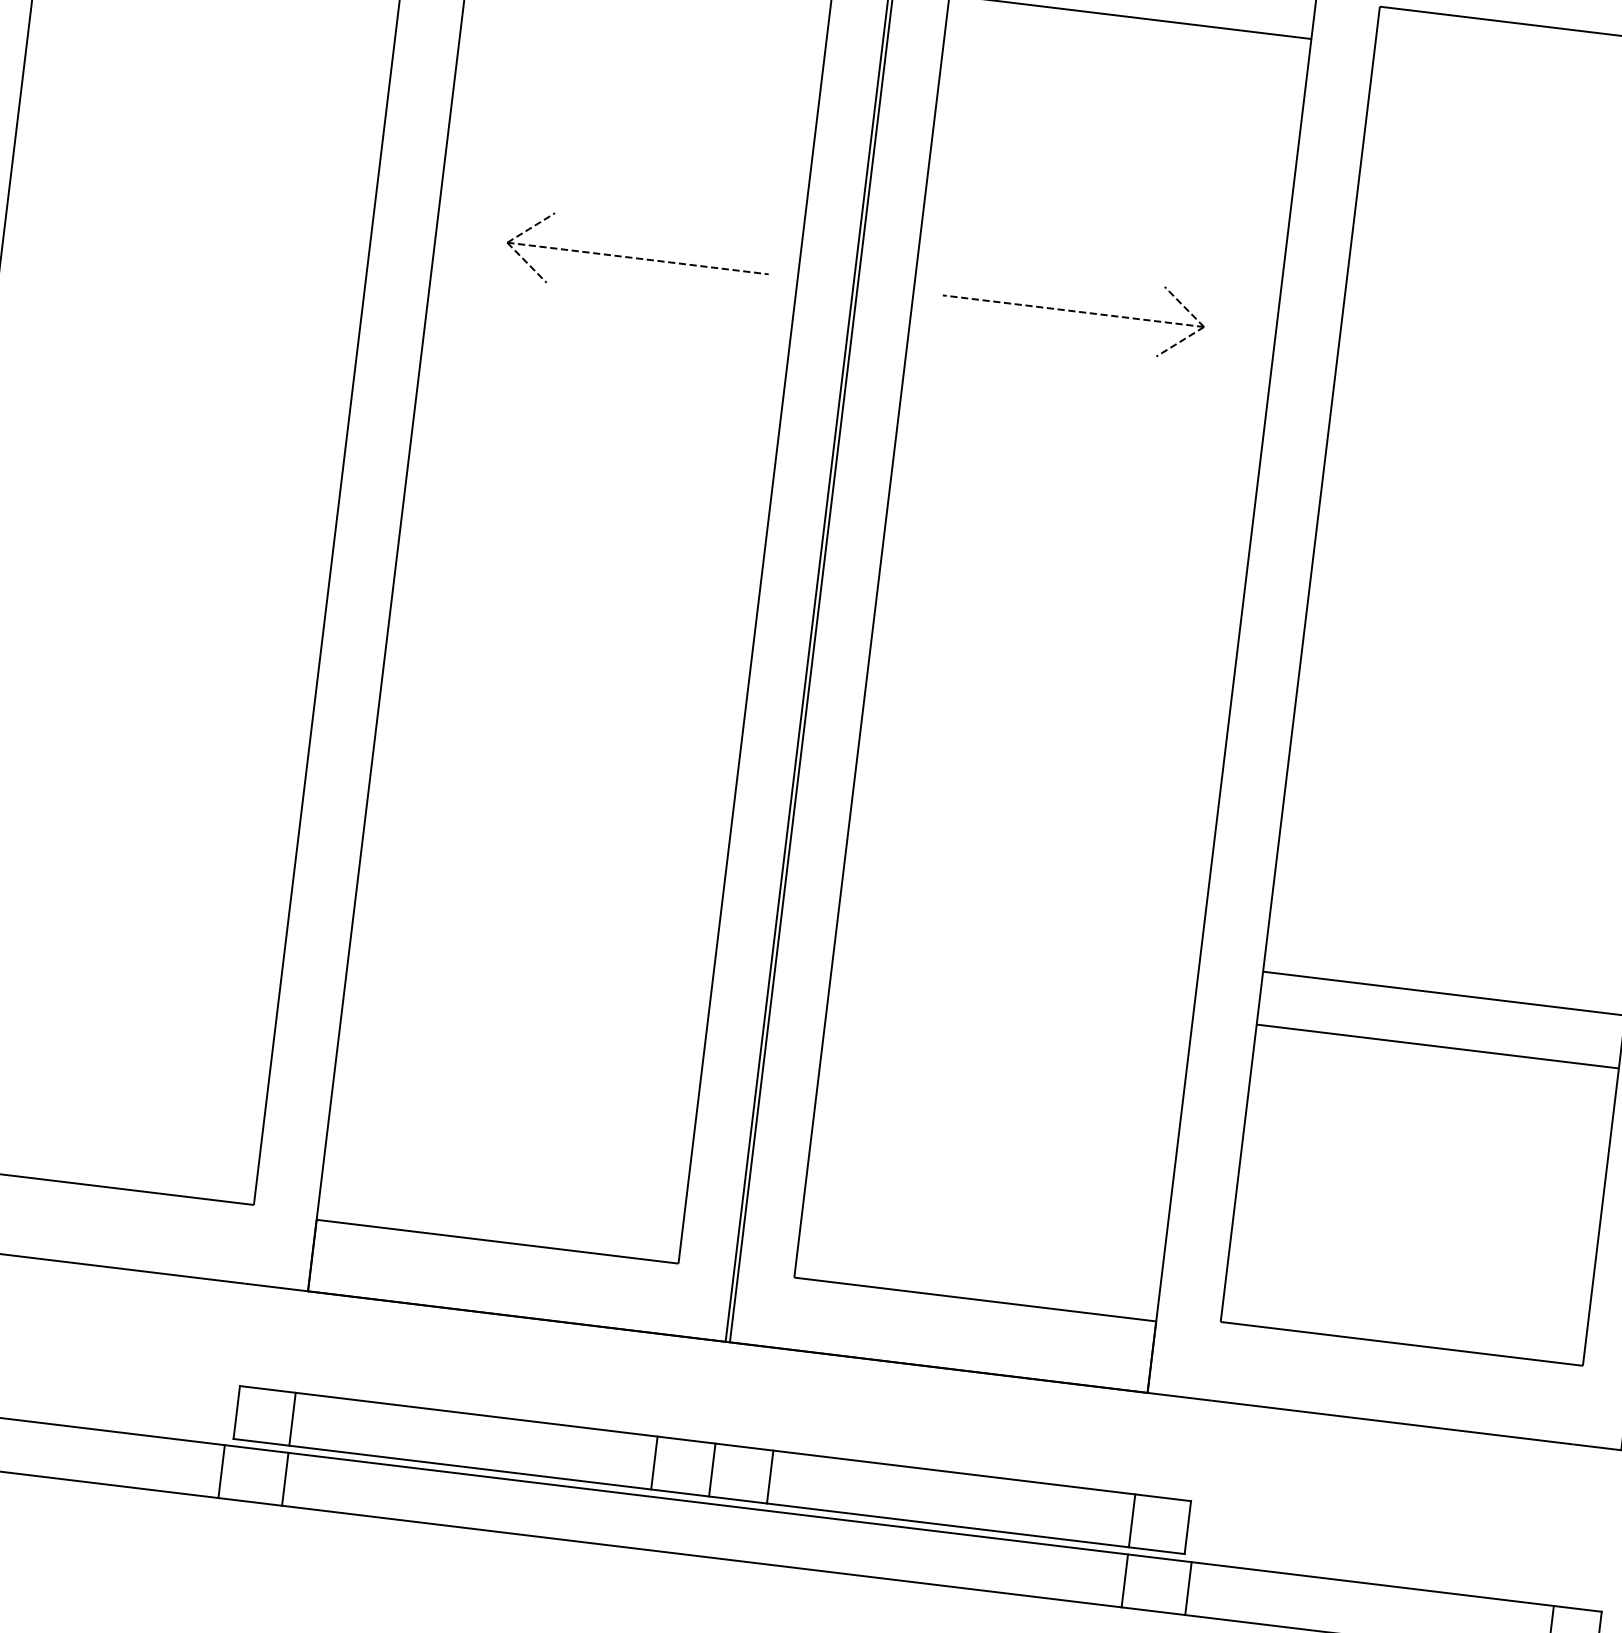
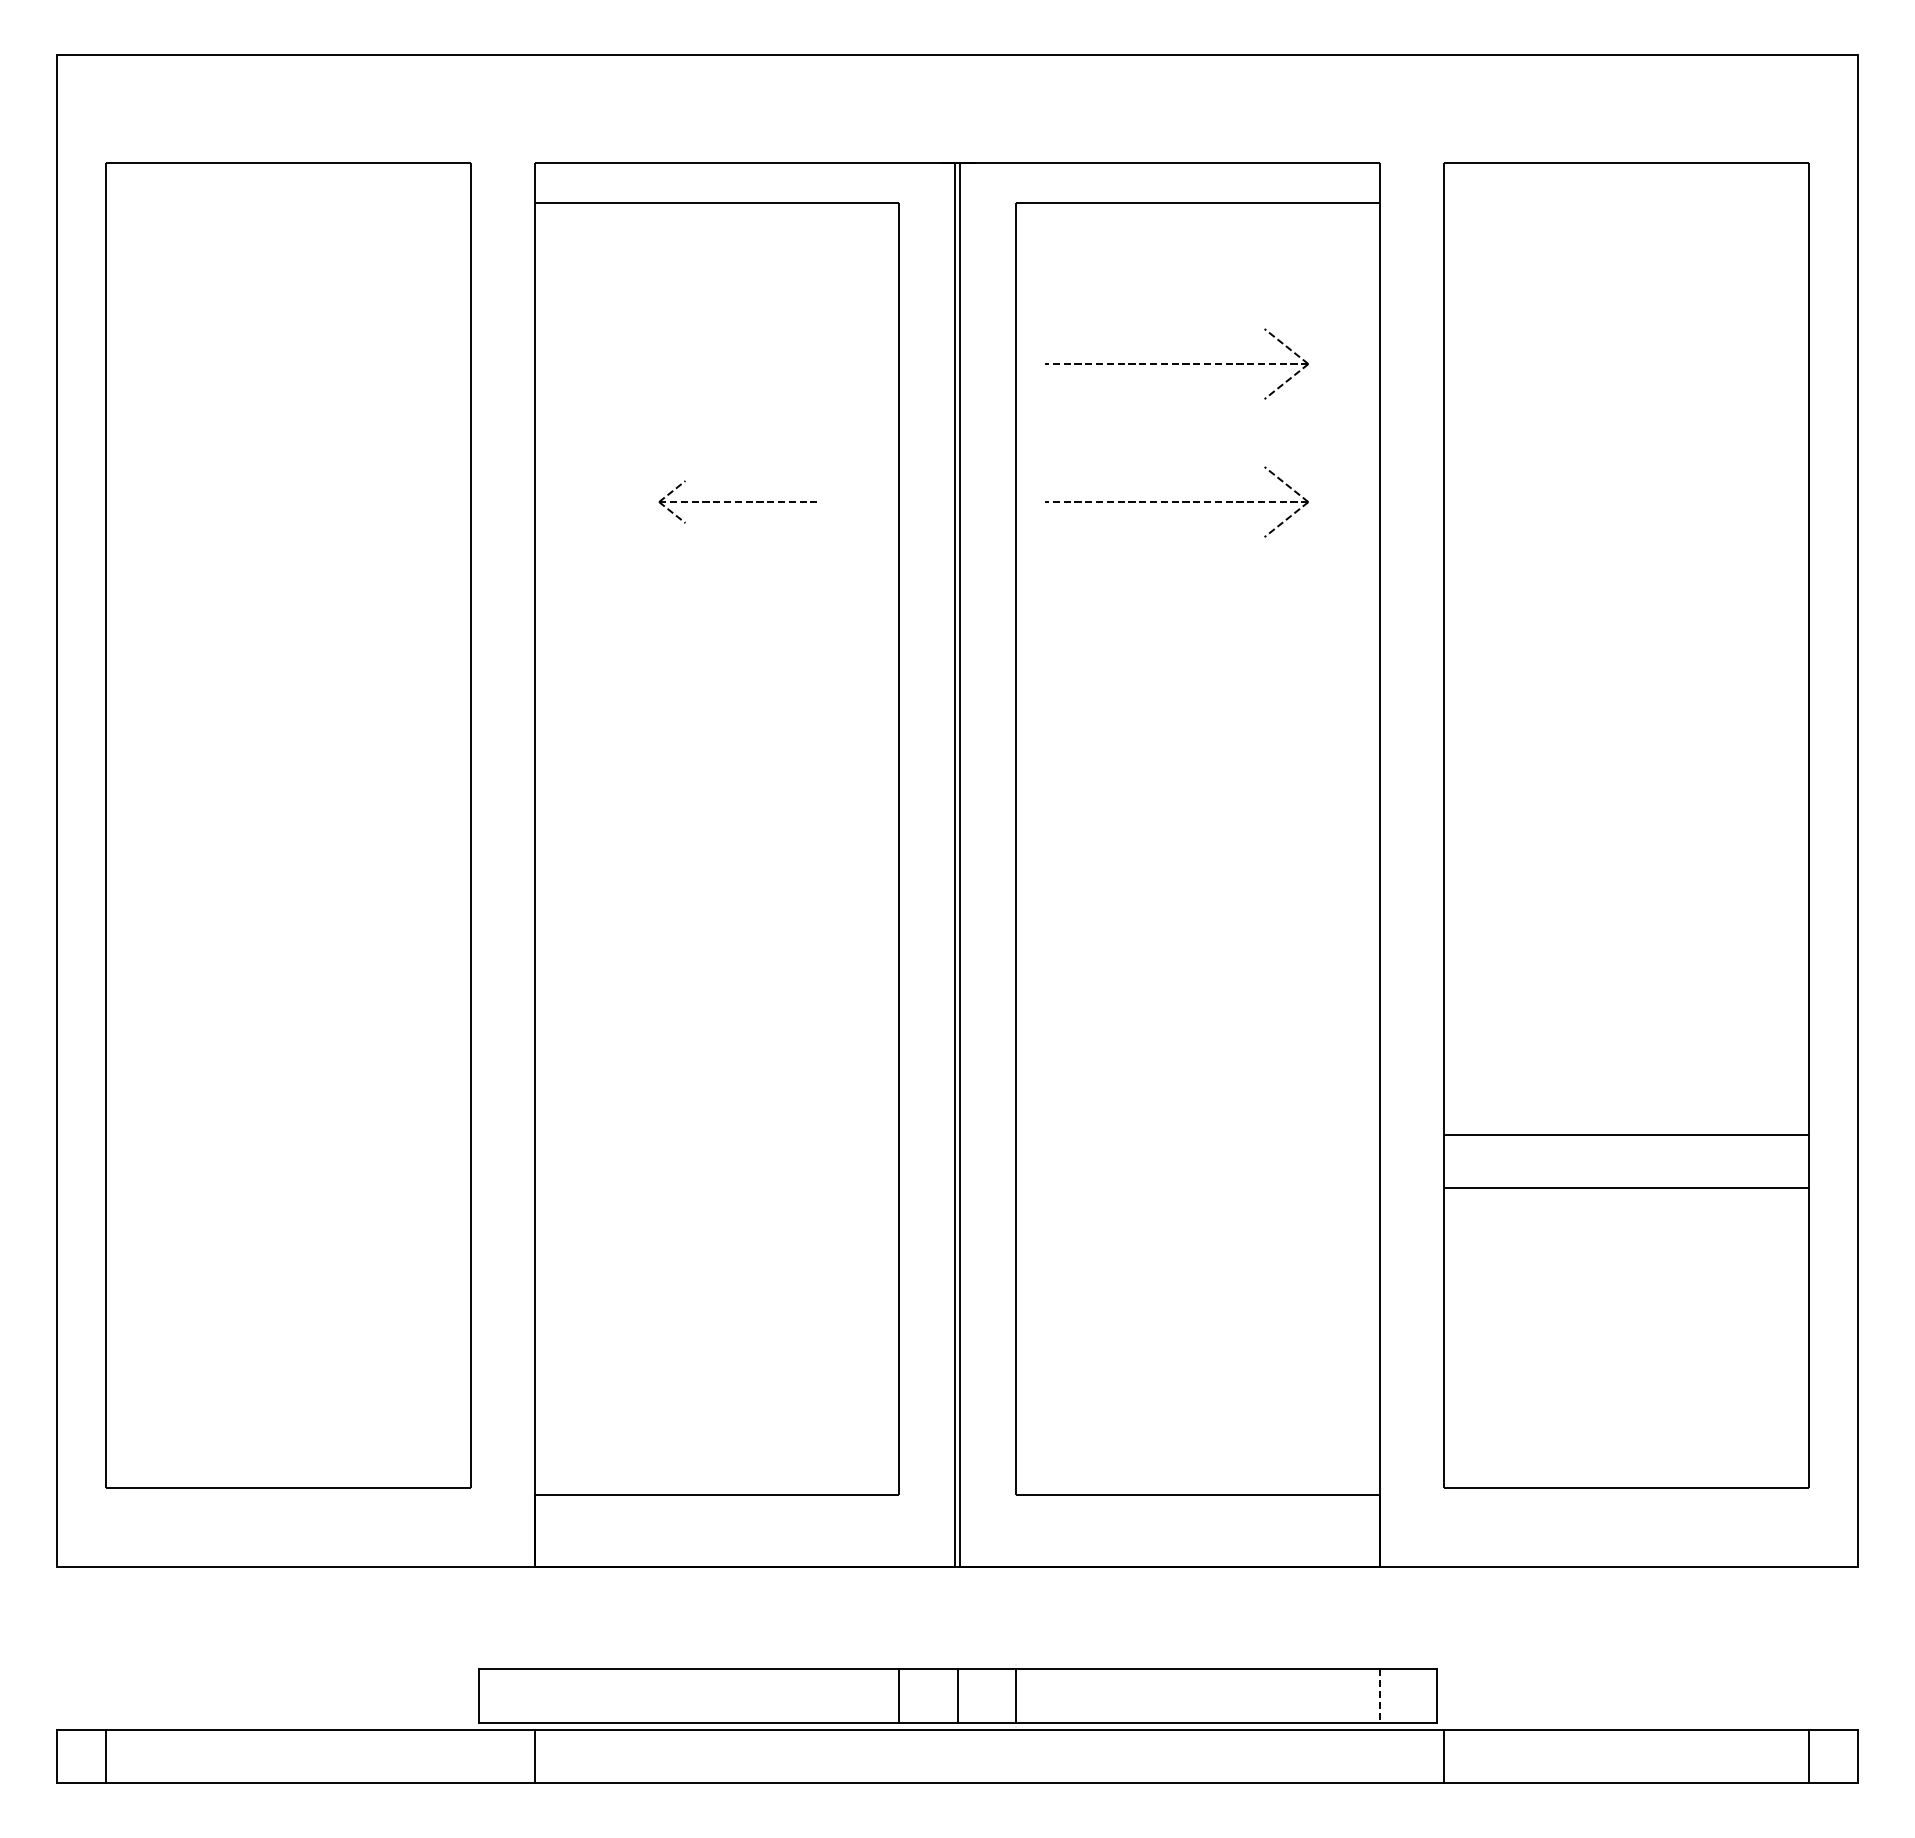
part: (1089, 173) -> (1176, 363), added
part: (637, 257) -> (737, 501), size x0.6
line: (292, 1418) -> (534, 1695), removed
line: (221, 1471) -> (470, 1756), removed
line: (1132, 1520) -> (1380, 1695), solid -> dashed
line: (1124, 1581) -> (1380, 1756), removed

